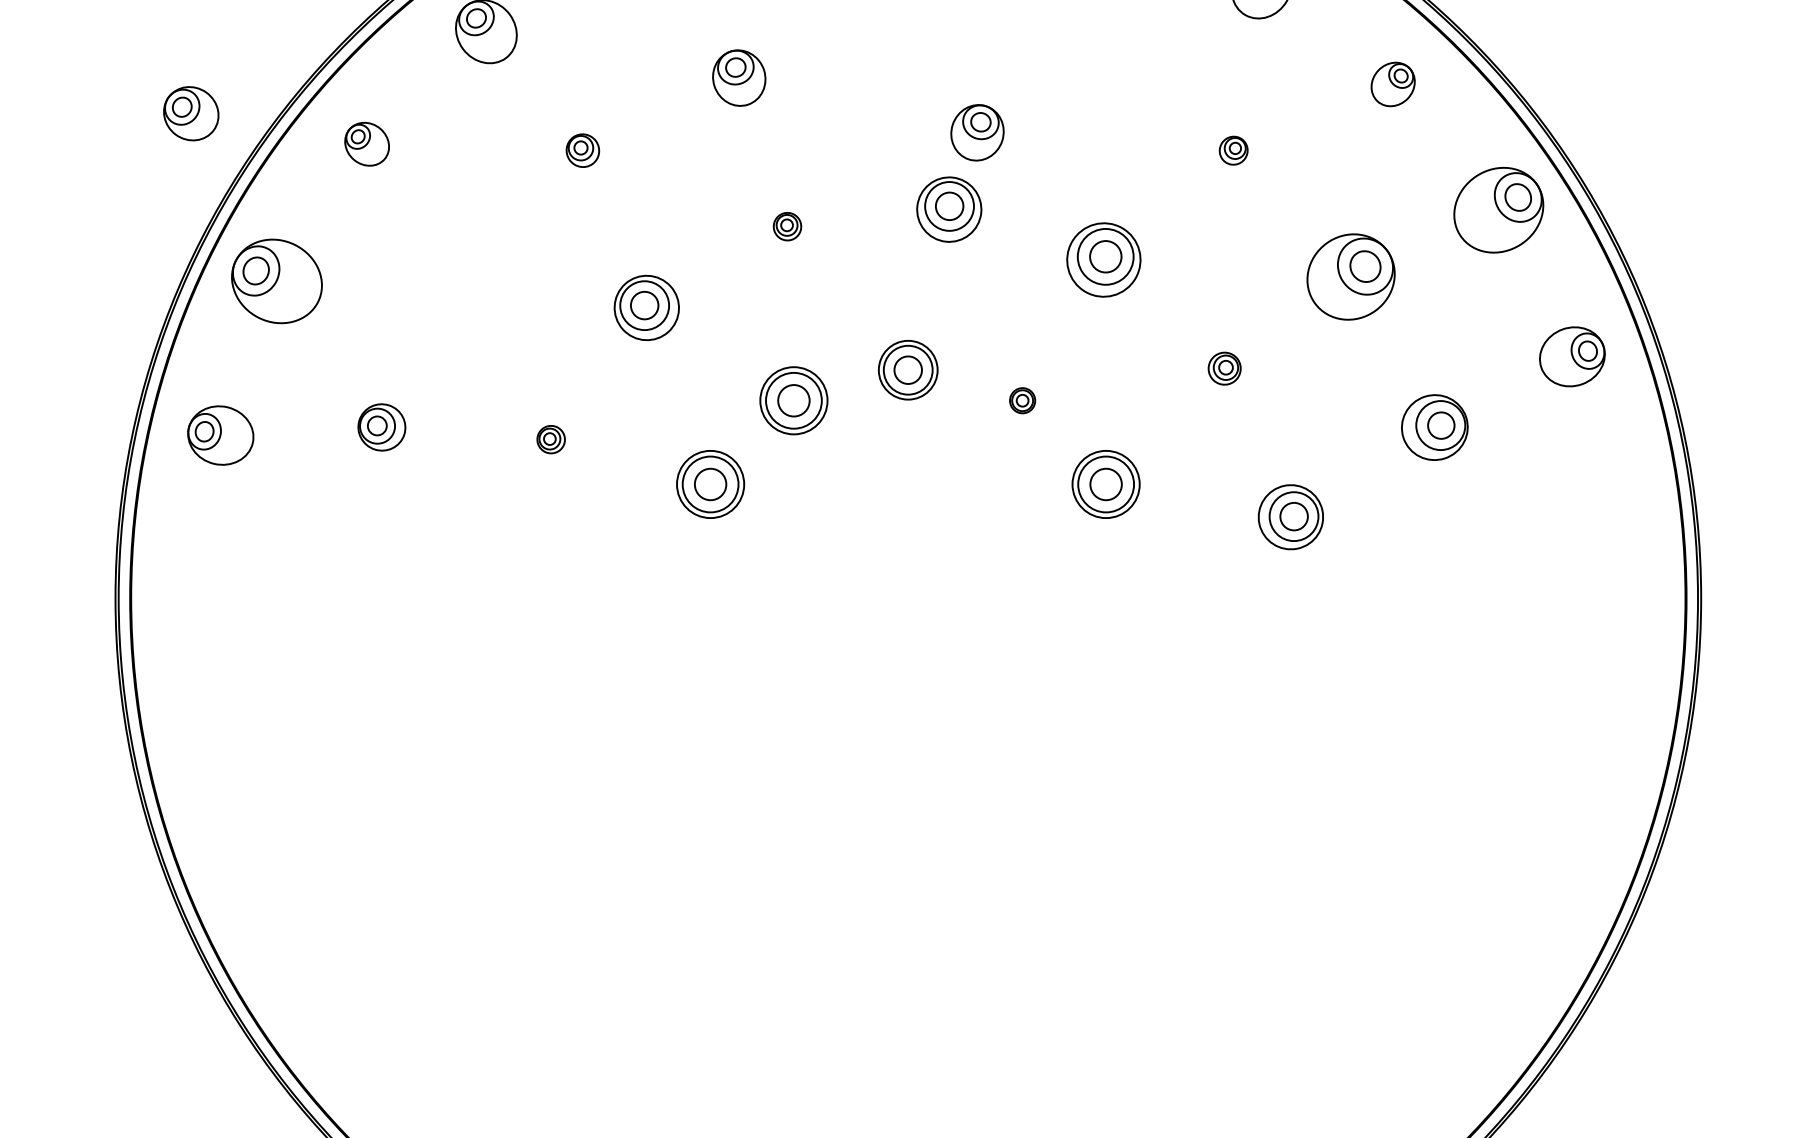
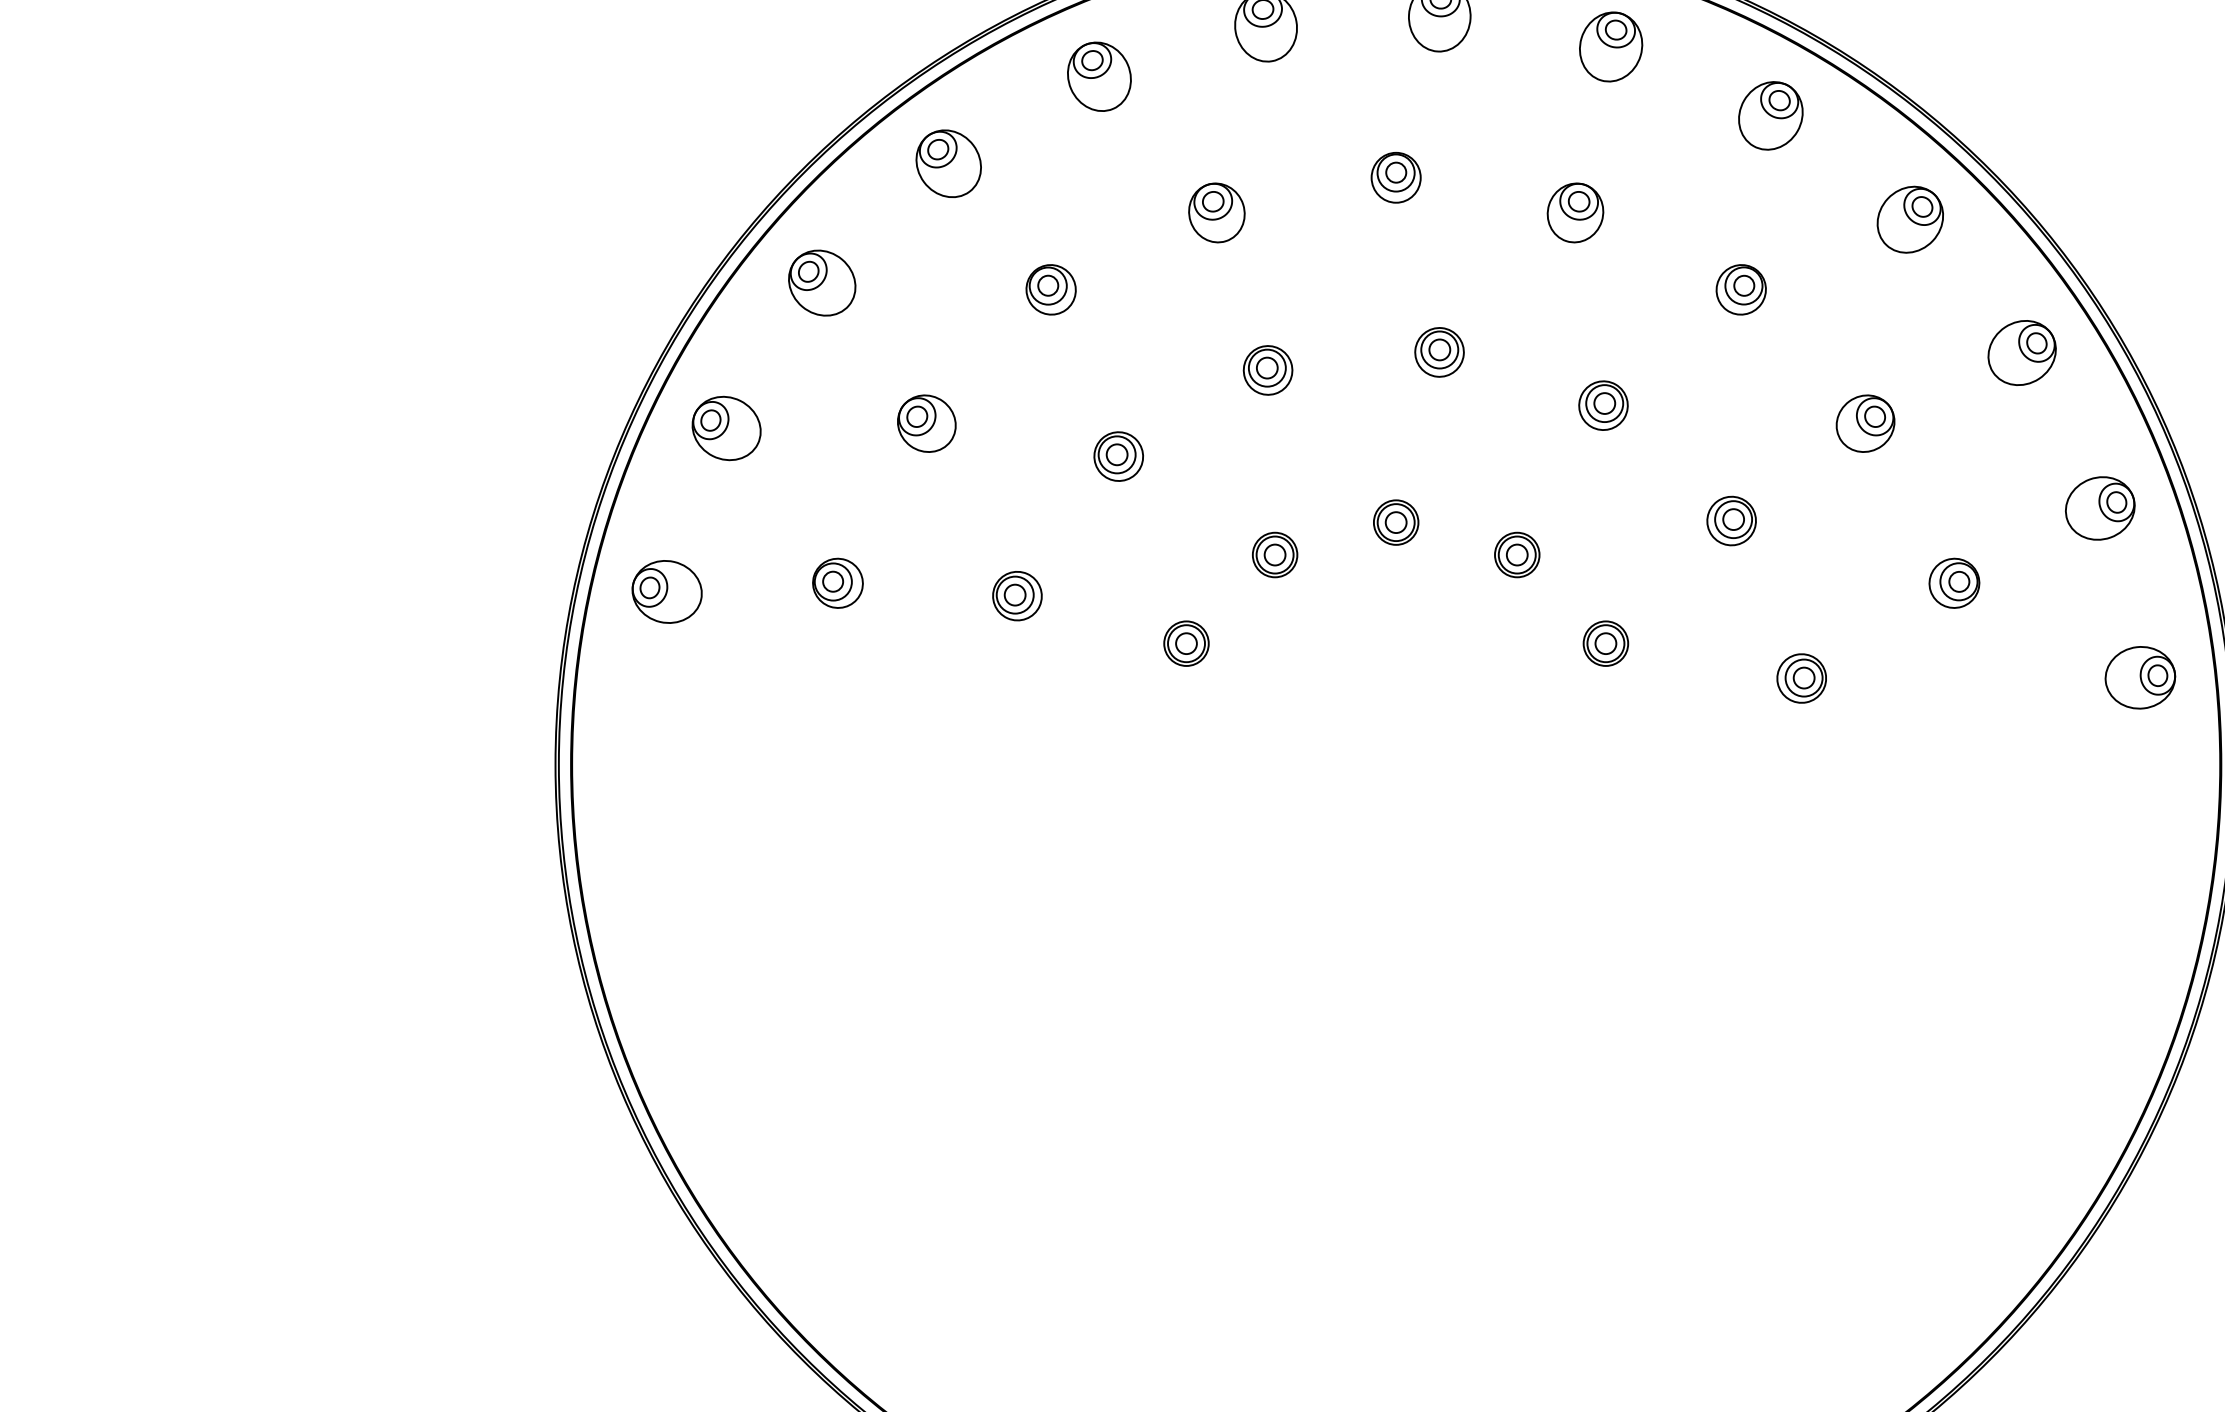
part: (907, 44) -> (1395, 177), added
part: (1392, 84) -> (1909, 219), size x1.43
part: (190, 113) -> (926, 423), moved
part: (977, 132) -> (1575, 212), moved
part: (367, 143) -> (822, 282), size x1.43
part: (582, 150) -> (1050, 289), size x1.43
part: (1233, 150) -> (1740, 289), size x1.67
part: (949, 209) -> (1439, 352), size x0.71
part: (1498, 209) -> (2021, 352), size x0.71
part: (786, 226) -> (1267, 370), size x1.67
part: (1103, 259) -> (1603, 405), size x0.62
part: (1350, 276) -> (1865, 423), size x0.62
part: (276, 281) -> (726, 428), size x0.71
part: (646, 307) -> (1118, 456), size x0.71
part: (1224, 368) -> (1731, 520), size x1.43
part: (908, 370) -> (1396, 522), size x0.71
part: (794, 400) -> (1275, 554), size x0.62
part: (1022, 400) -> (1517, 554), size x1.67
part: (1434, 426) -> (1954, 582), size x0.71
part: (551, 439) -> (1017, 596), size x1.67
part: (710, 484) -> (1186, 643), size x0.62
part: (1105, 484) -> (1605, 643), size x0.62
part: (1610, 516) -> (2140, 677), added
part: (1290, 517) -> (1801, 678), size x0.71

